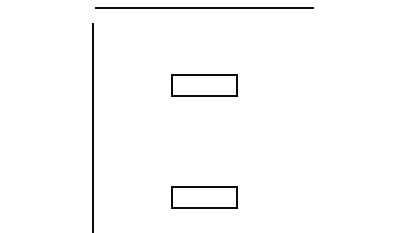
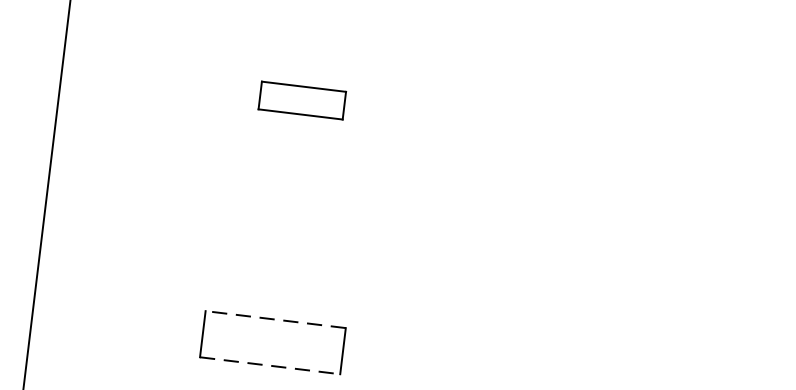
part: (204, 85) -> (302, 100), size x0.6
line: (204, 186) -> (276, 318), solid -> dashed
line: (204, 208) -> (270, 366), solid -> dashed

